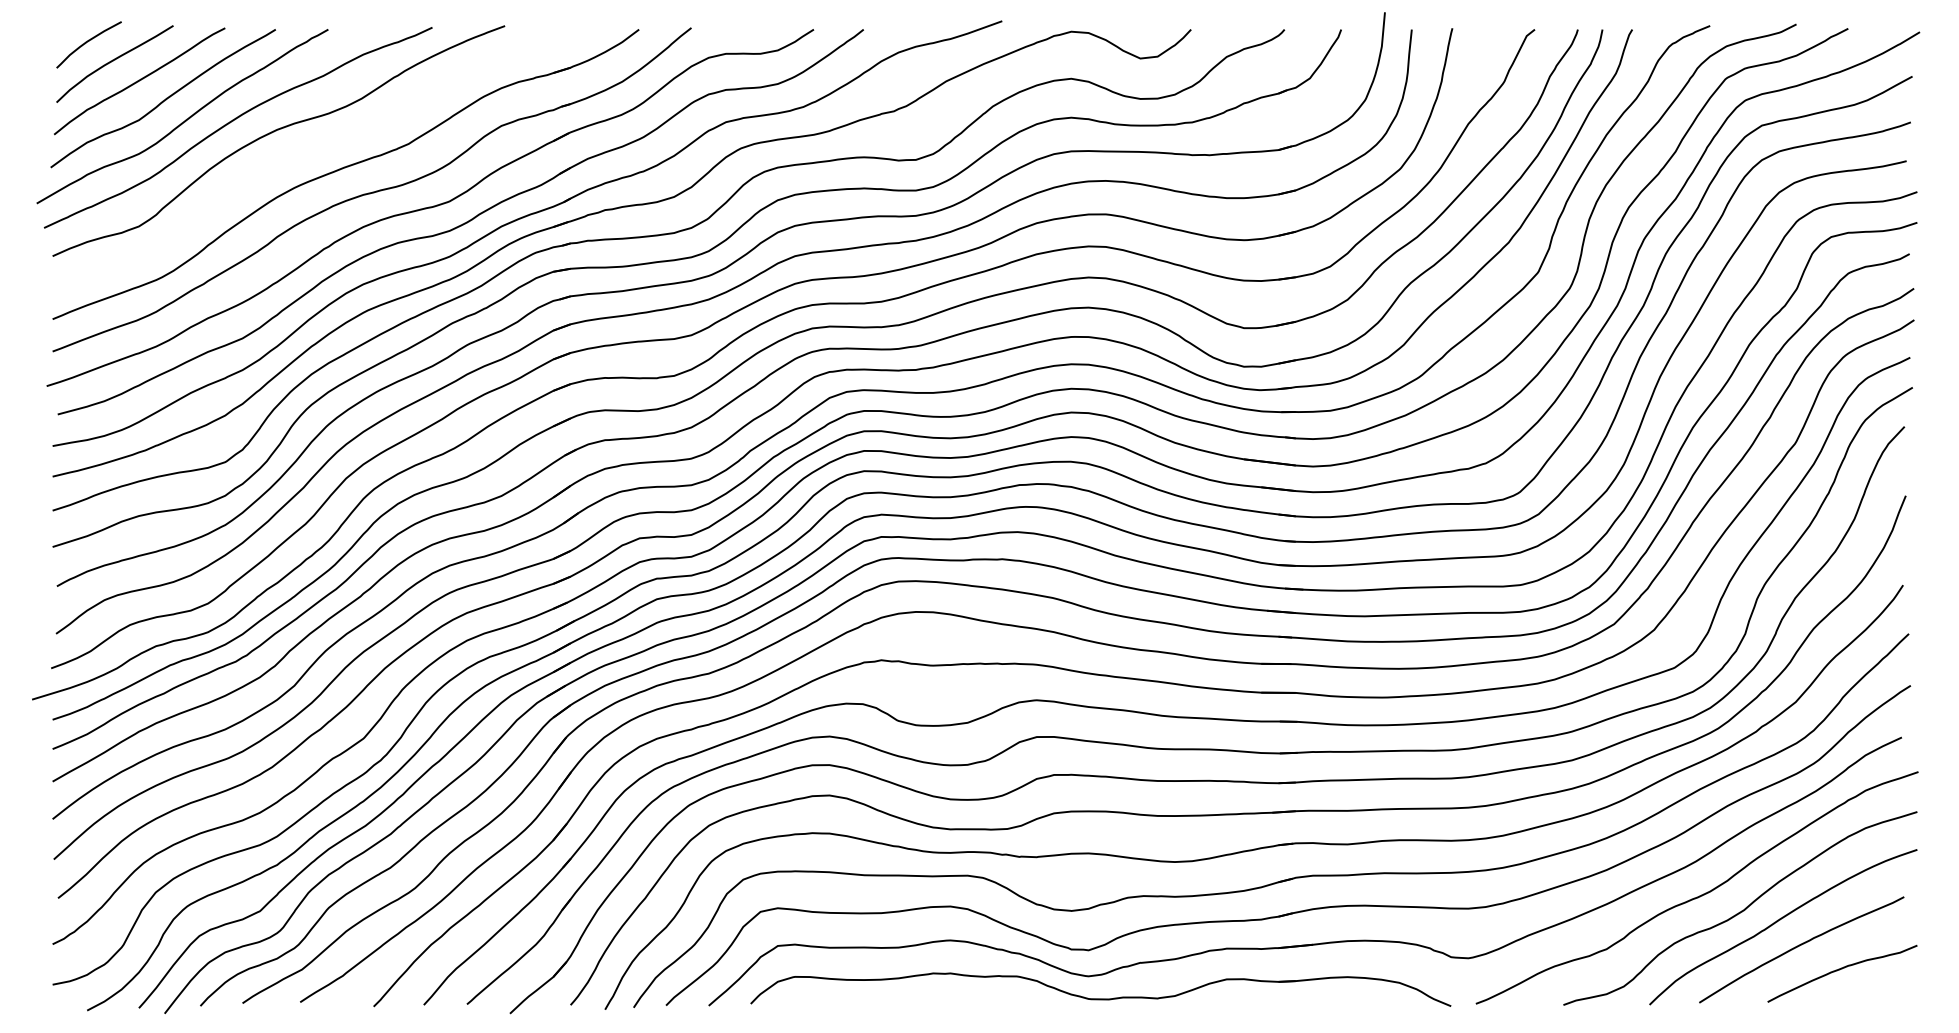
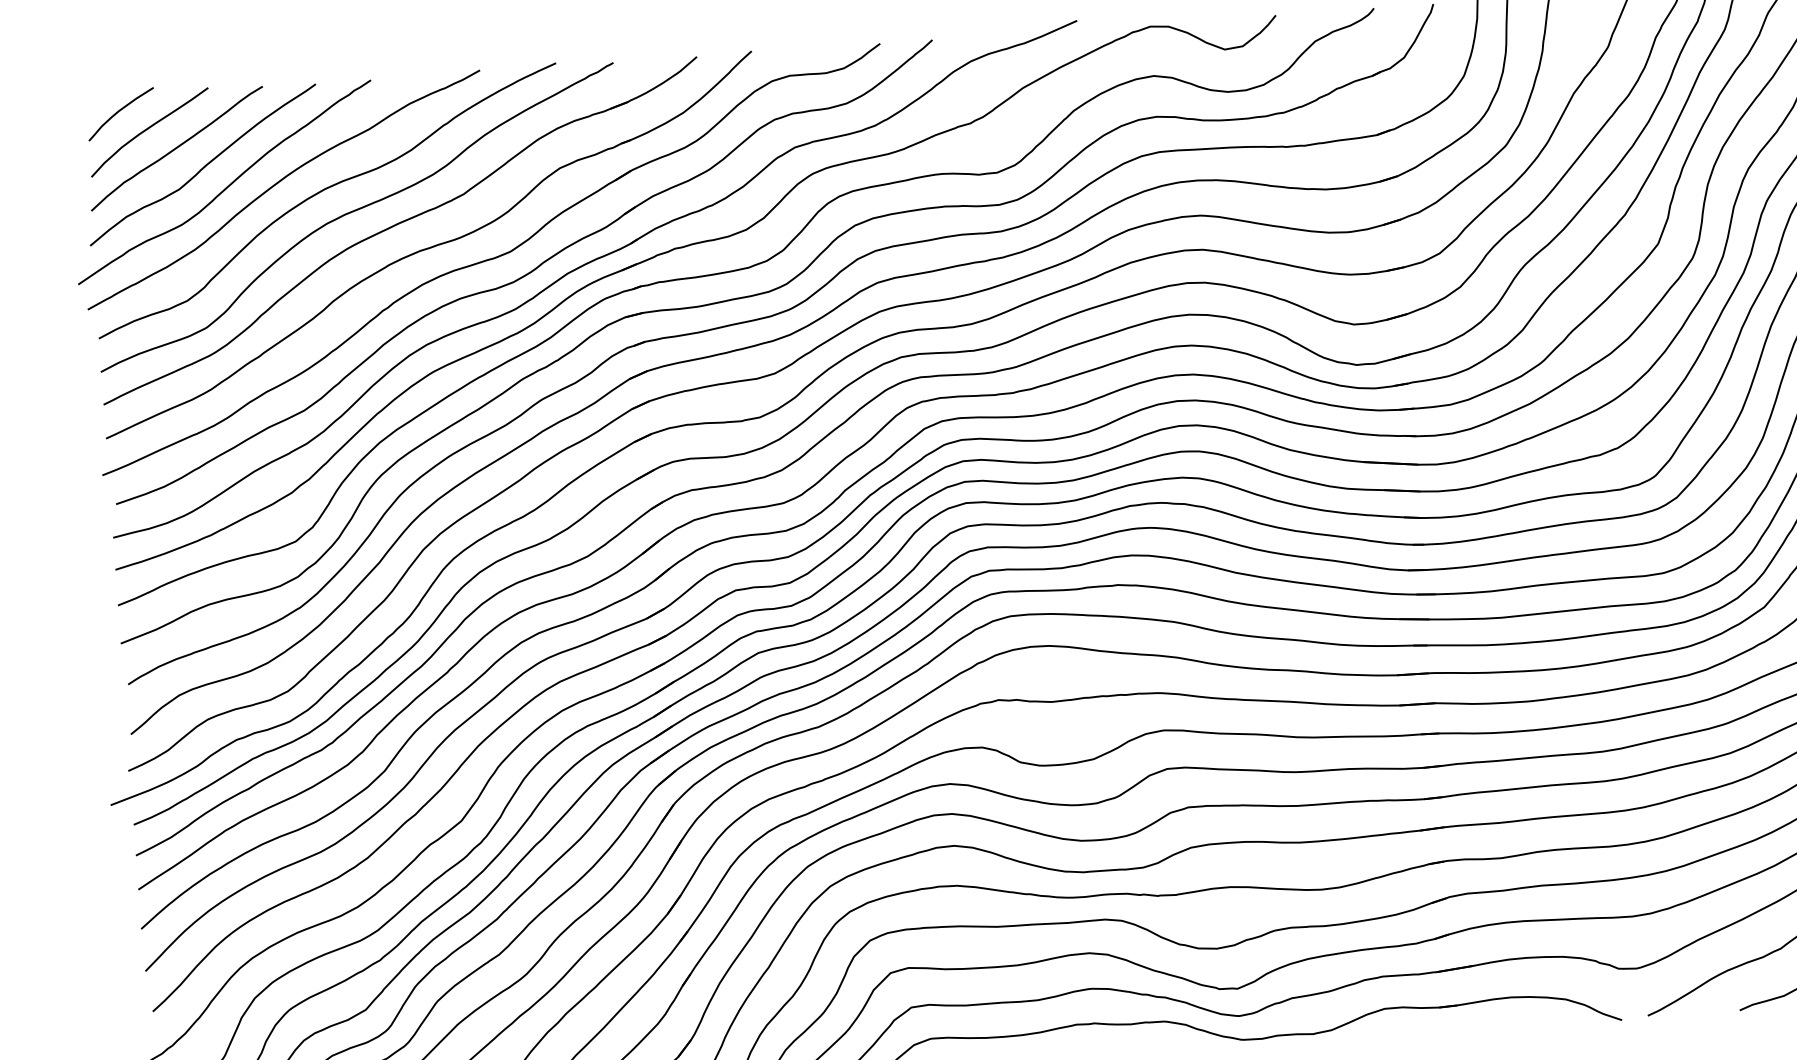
curve: (304, 153) -> (355, 211), added

